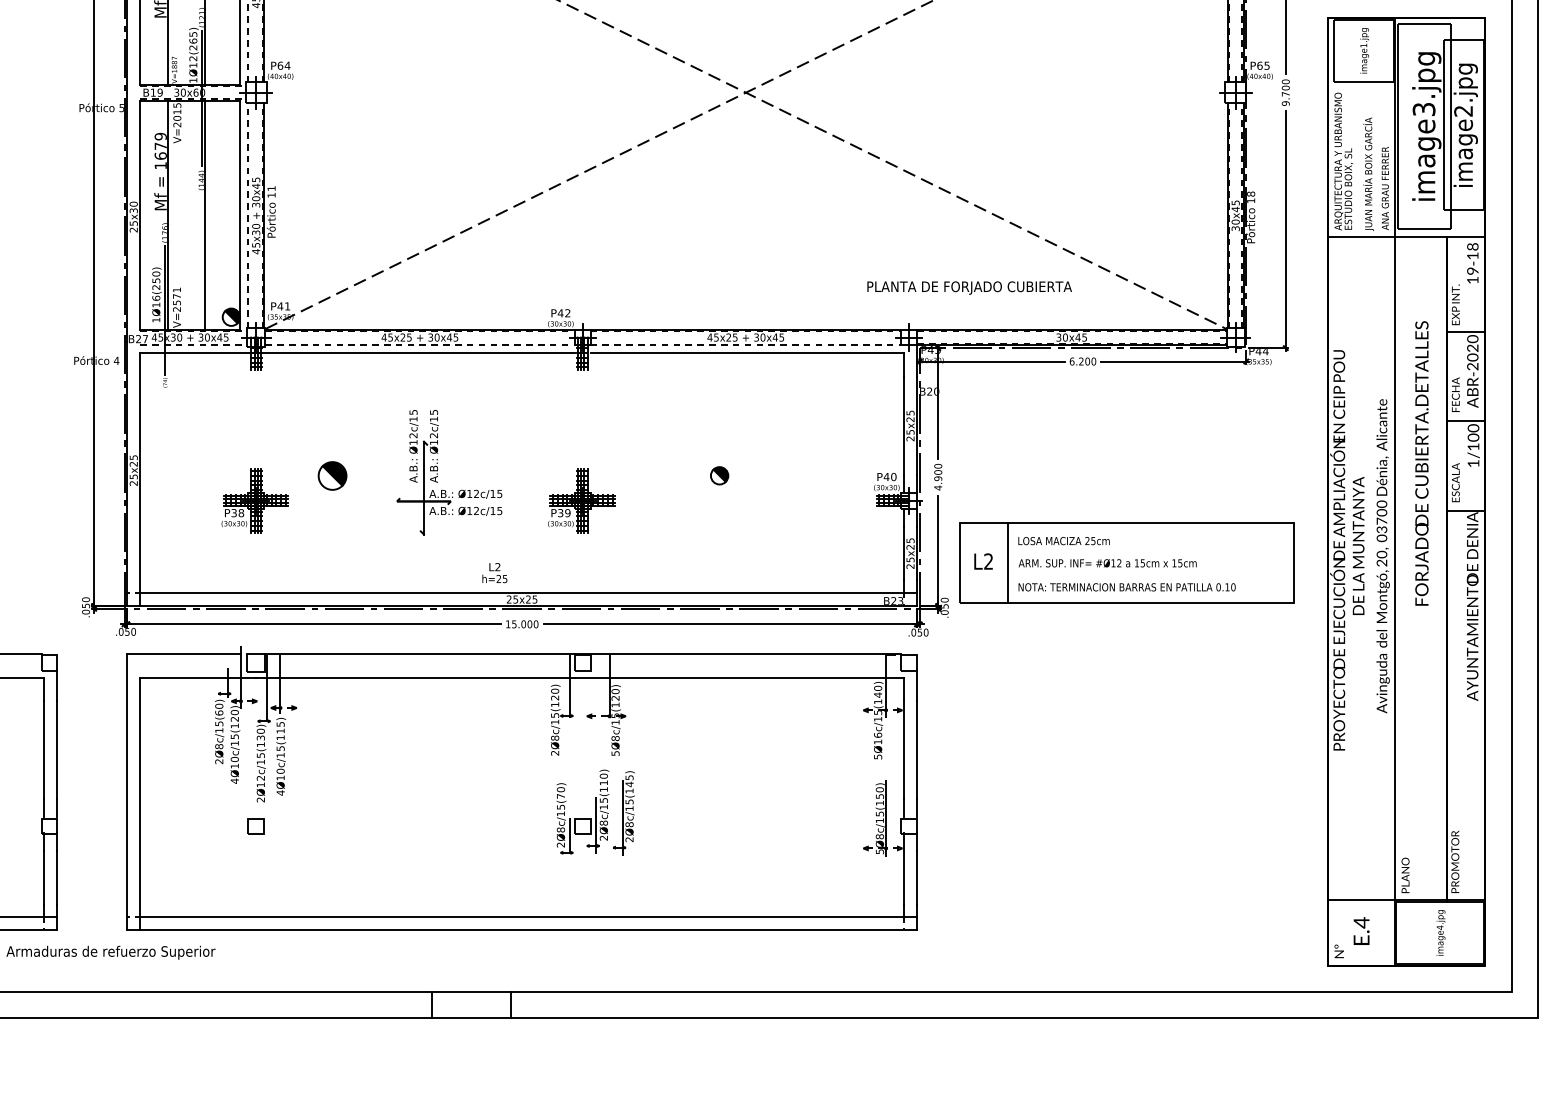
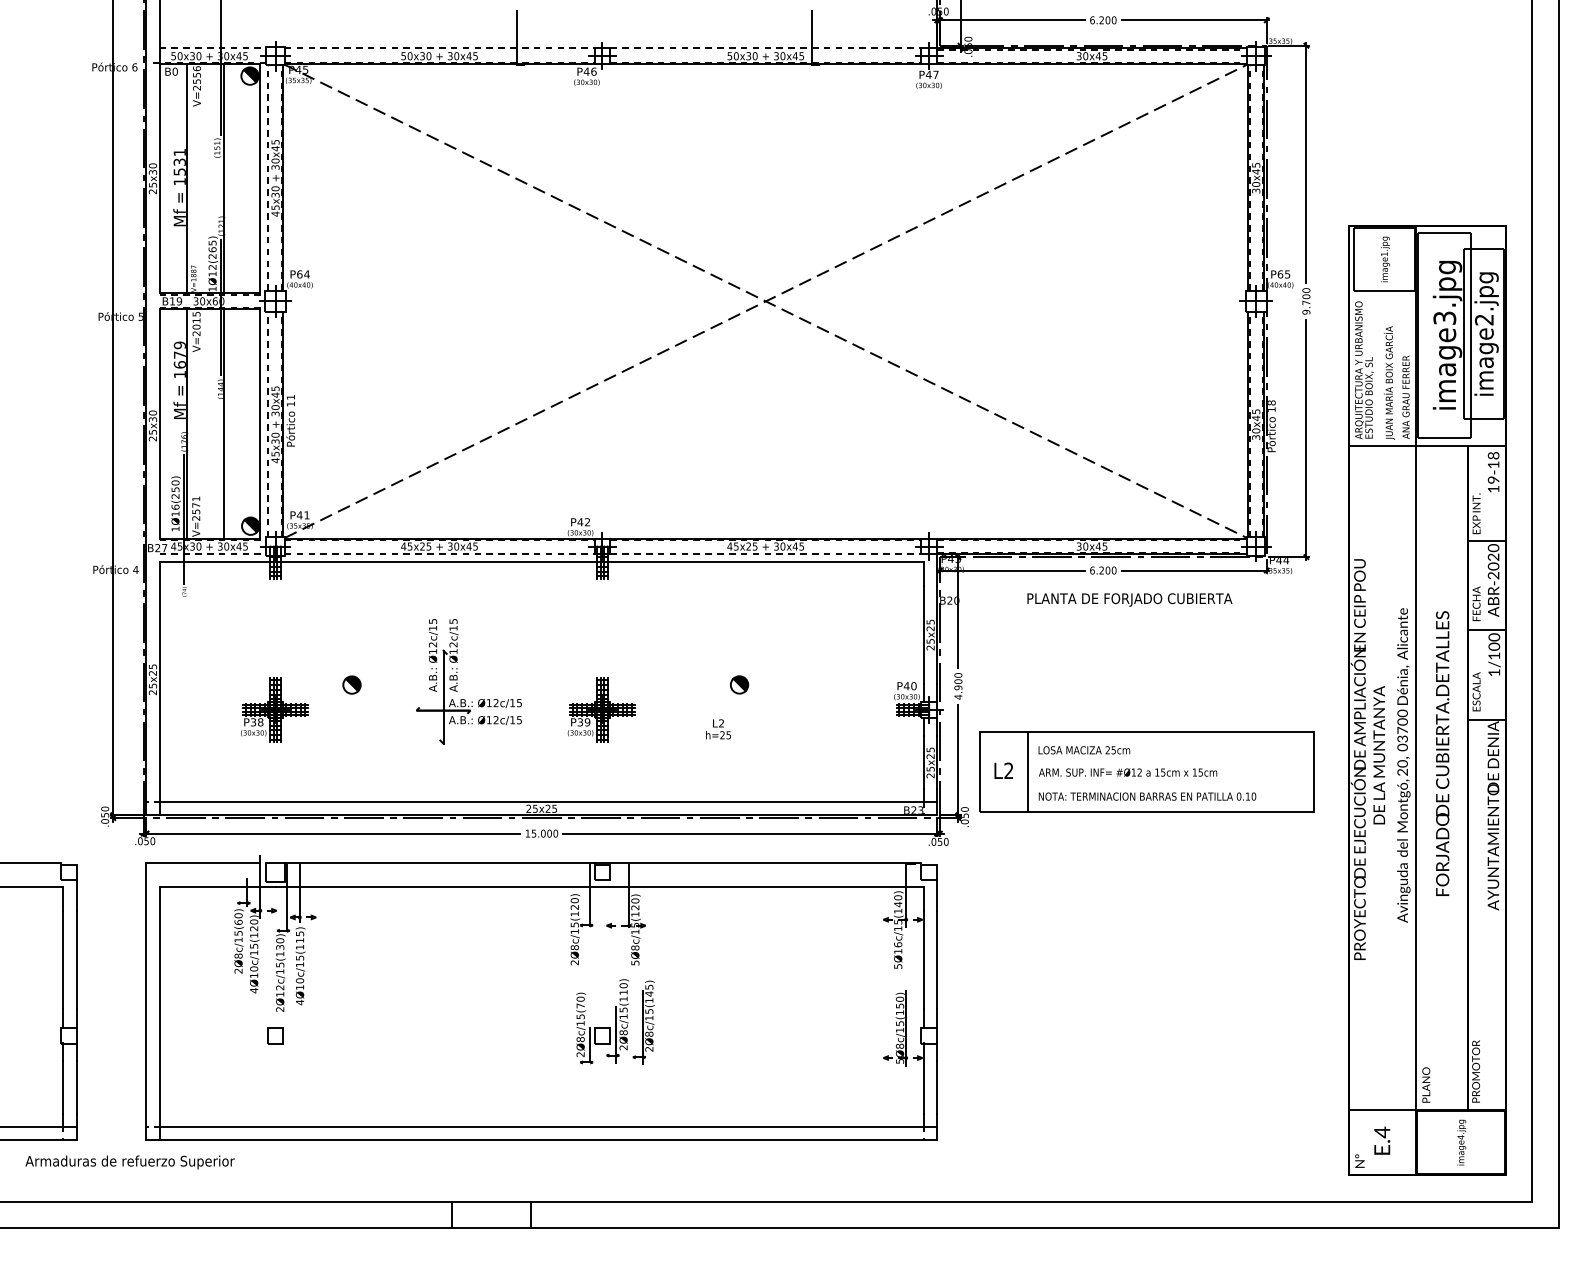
text: (969, 287) -> (1129, 599), moved
text: (1421, 463) -> (1442, 753), moved
part: (332, 475) -> (351, 684), size x0.62
text: (494, 573) -> (718, 729), moved

